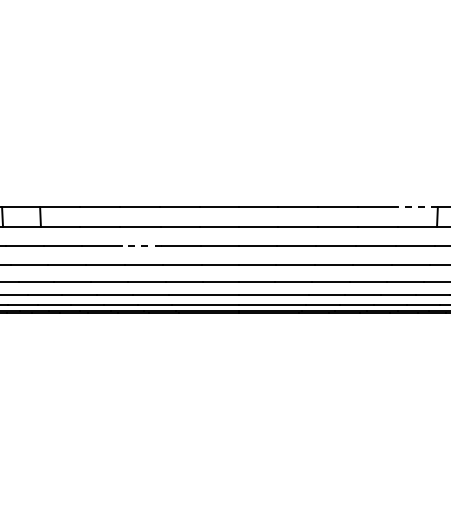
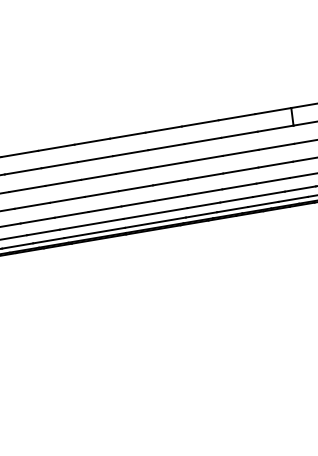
line: (418, 207) -> (273, 111), dashed -> solid
line: (141, 246) -> (27, 189), dashed -> solid

